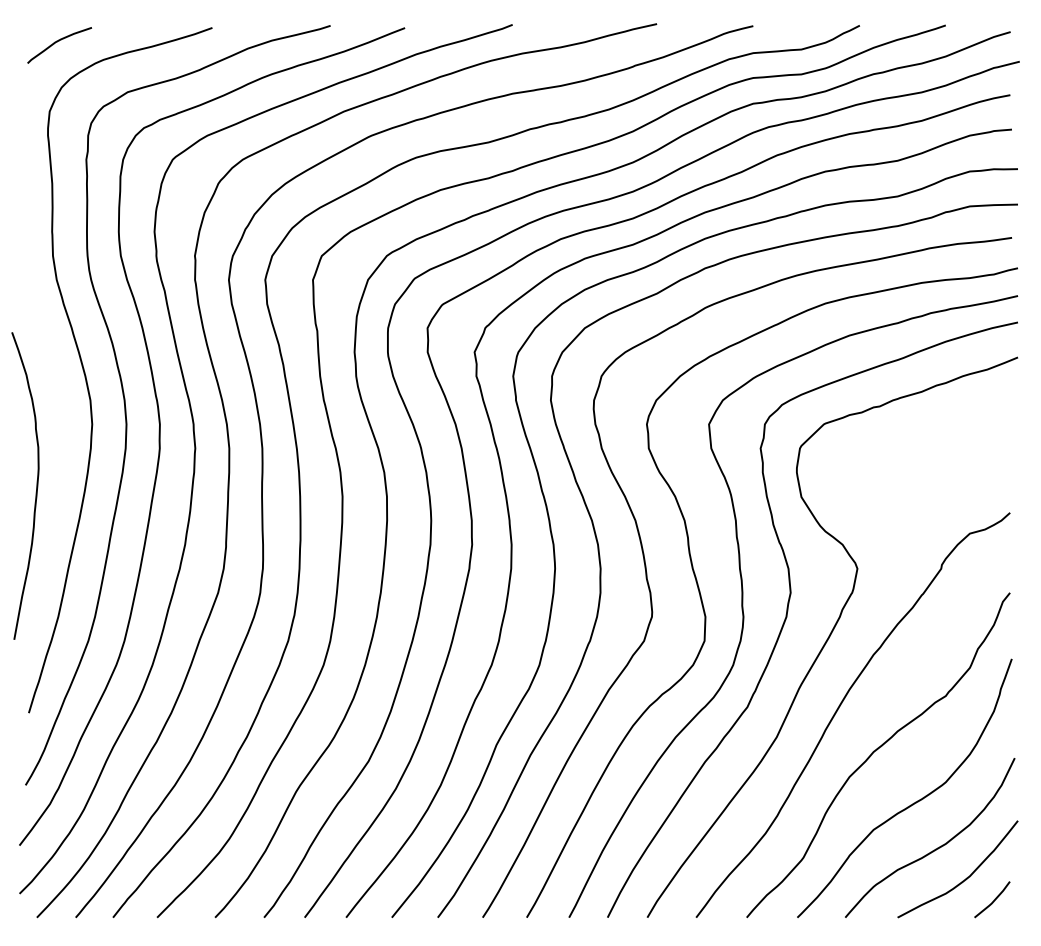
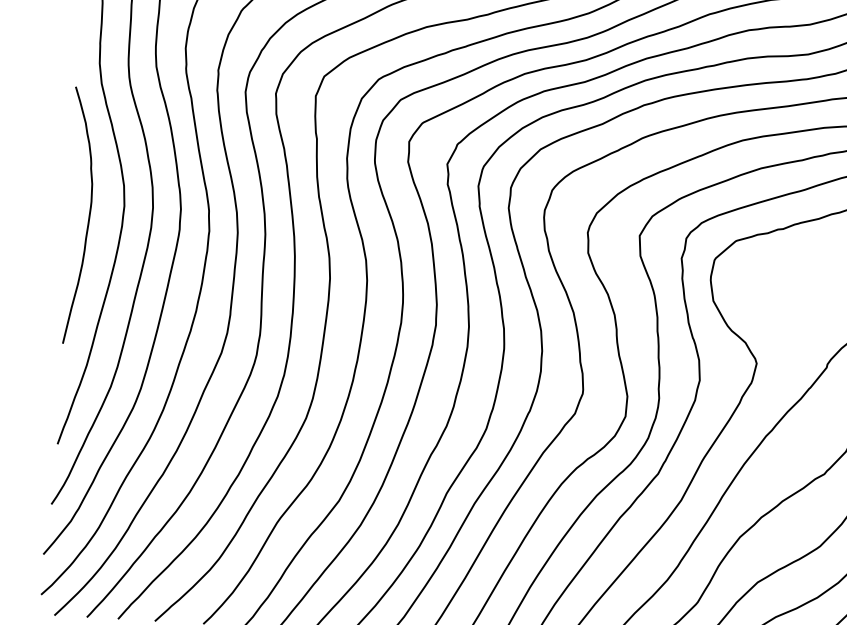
curve: (36, 485) -> (88, 215), moved

